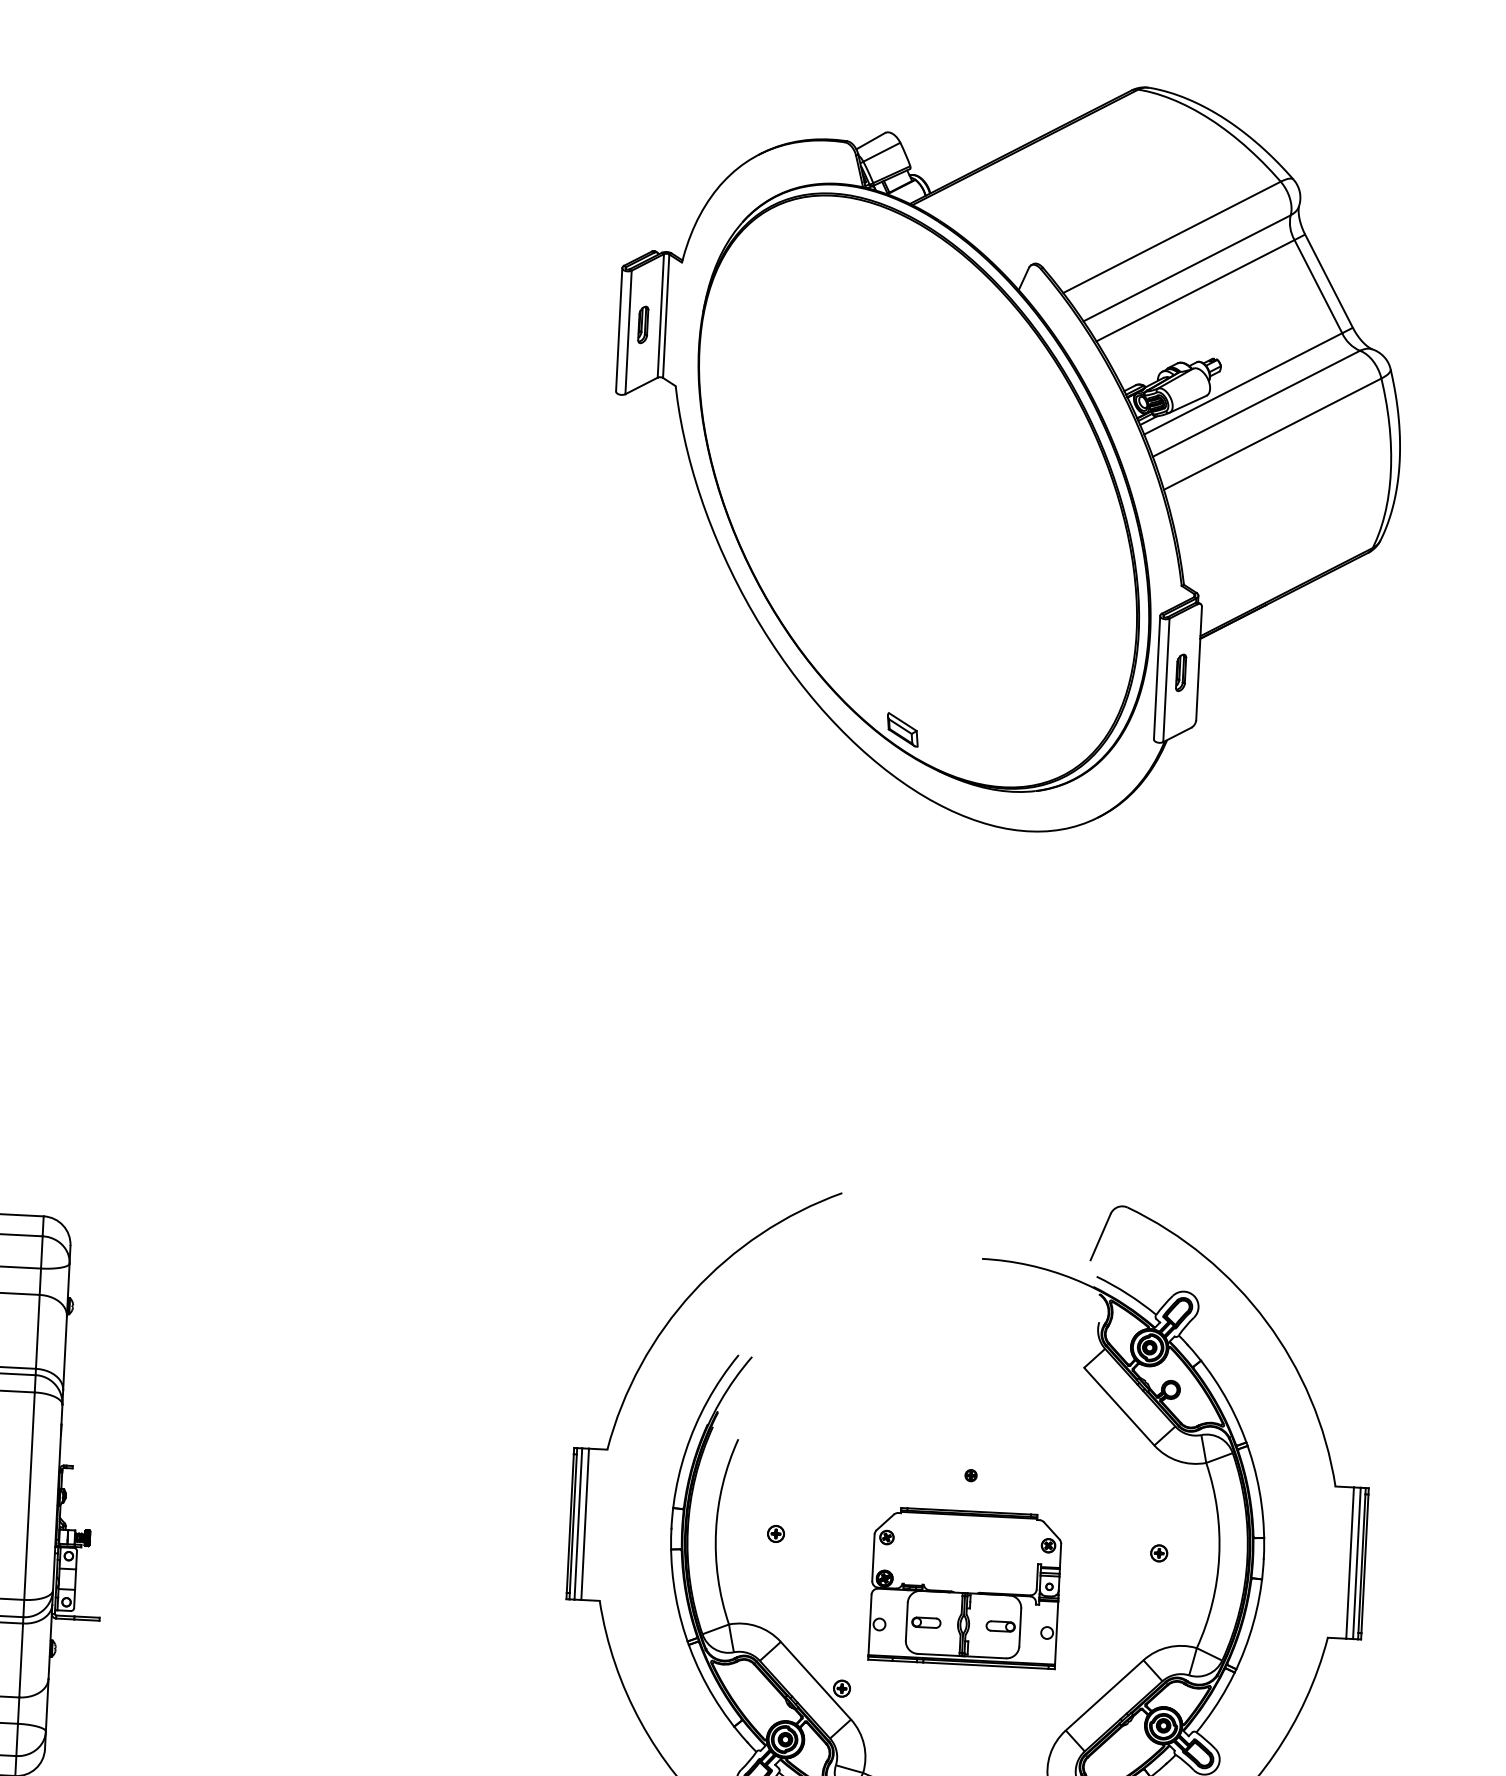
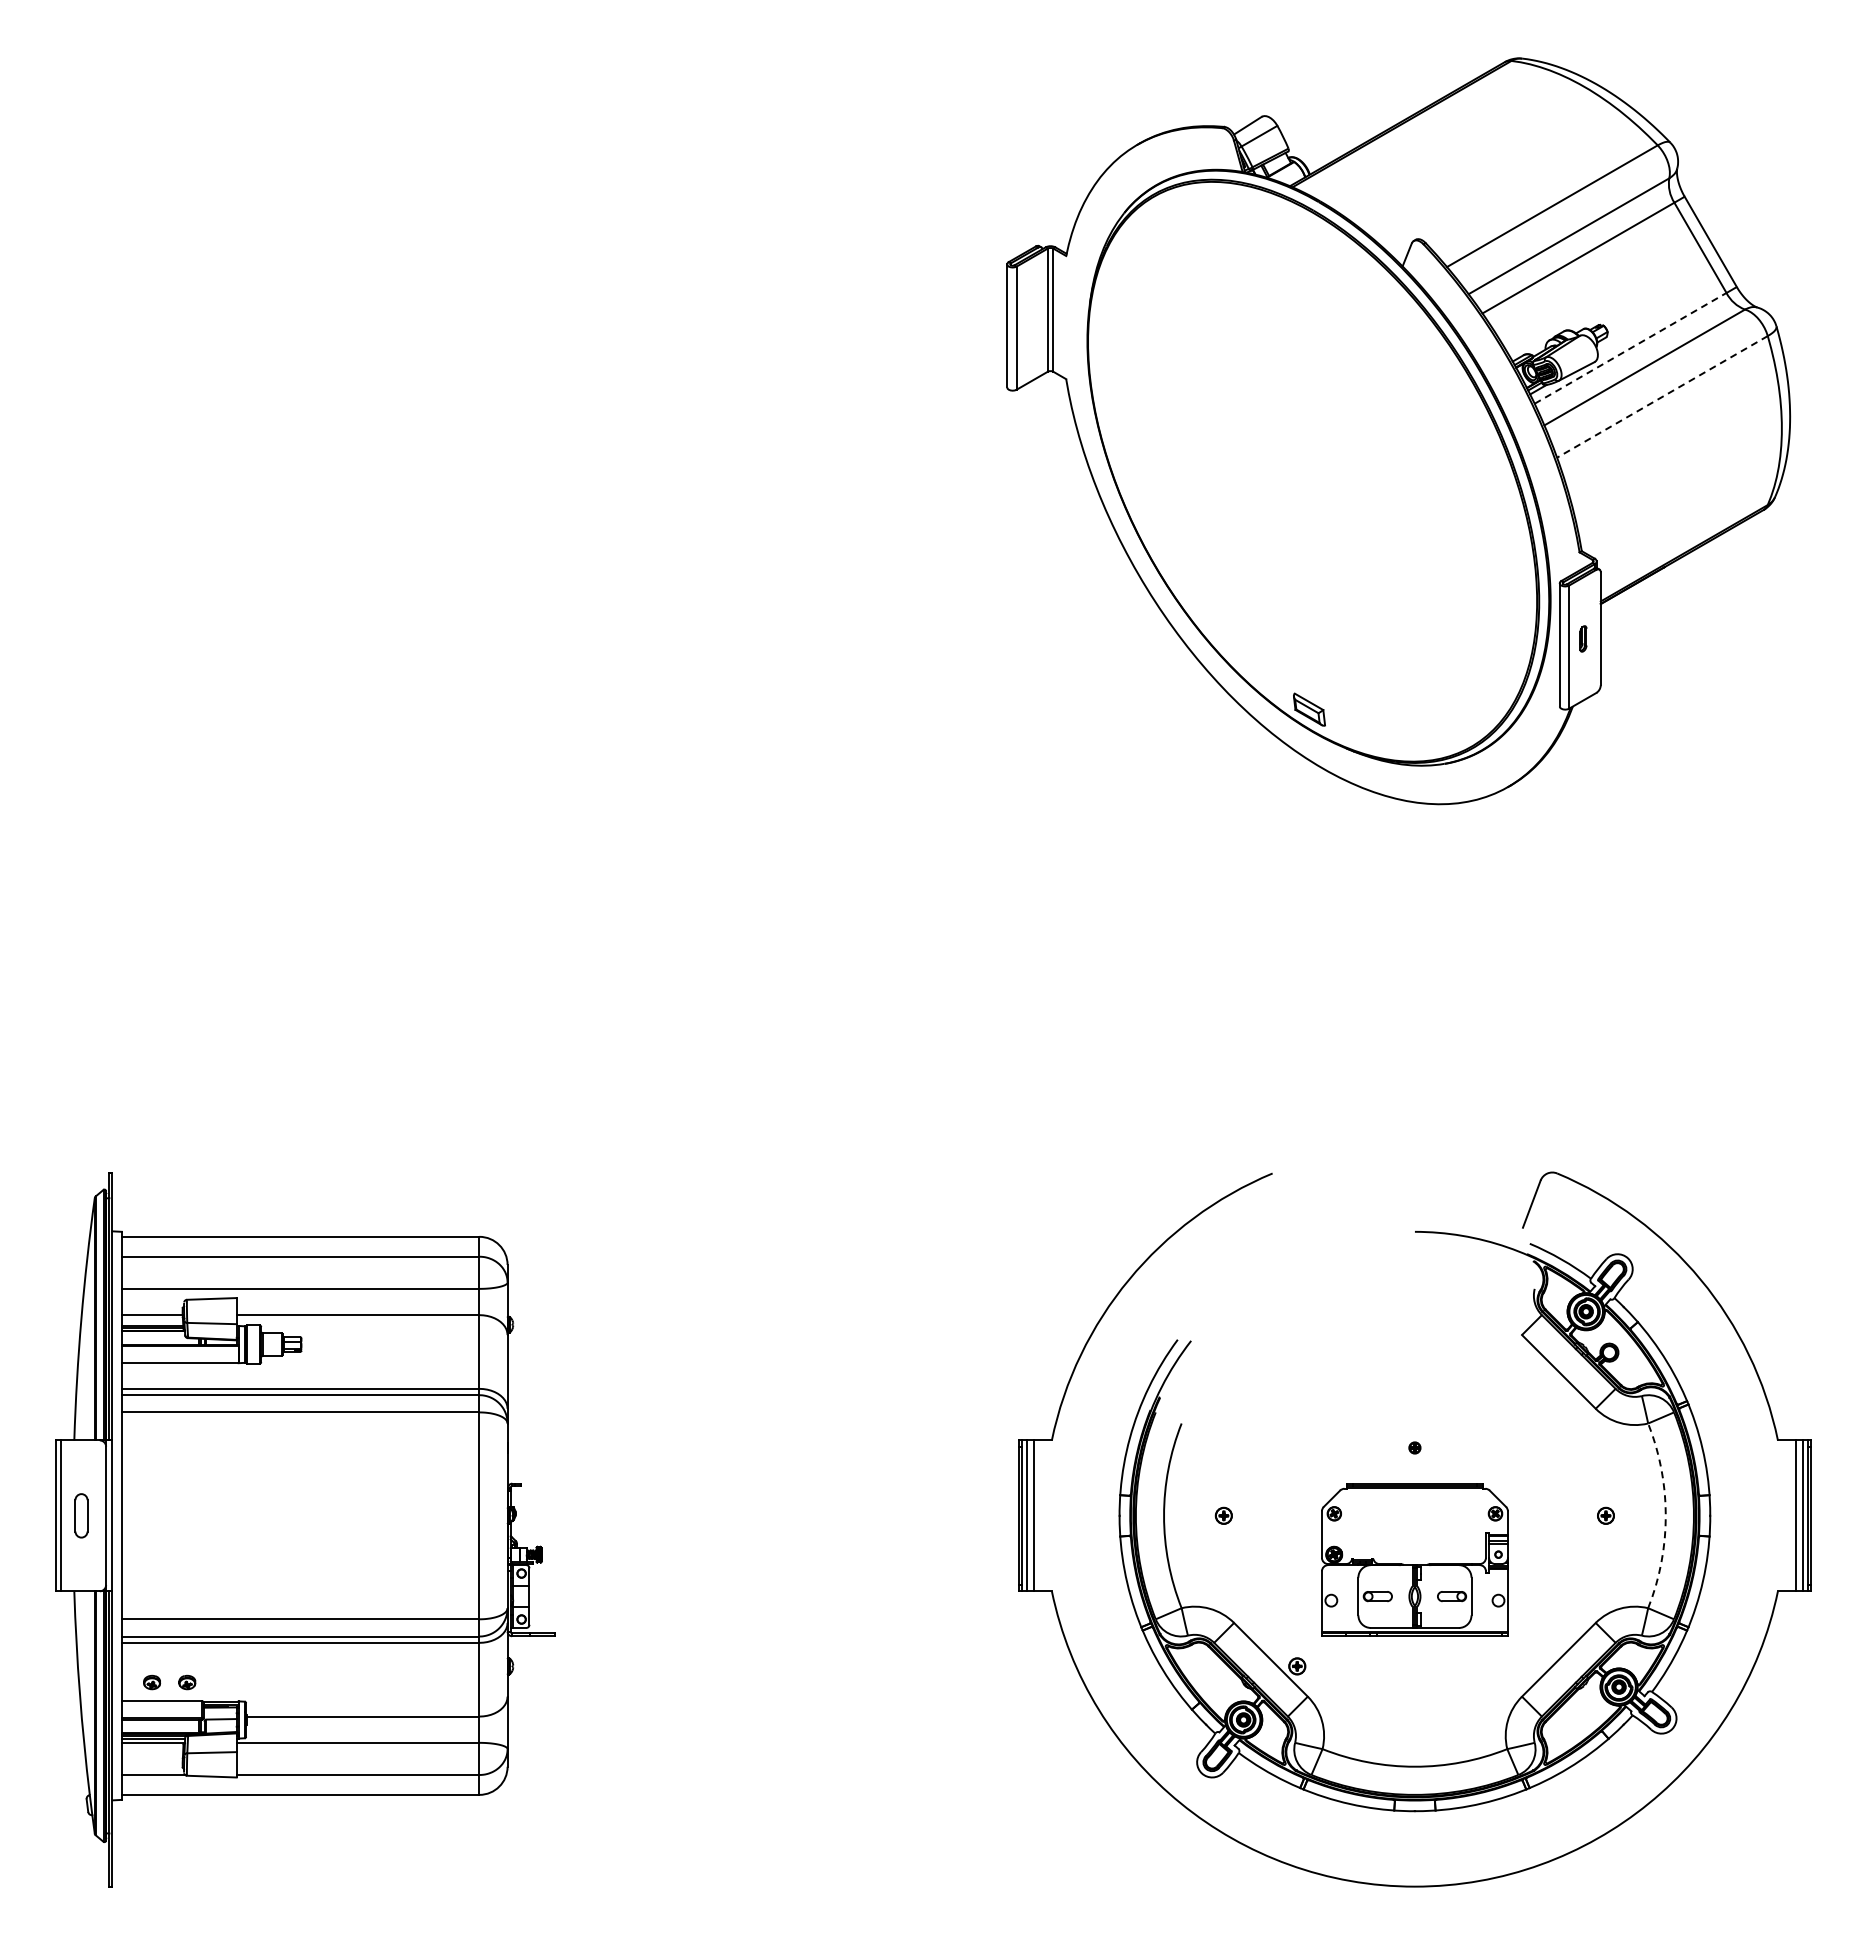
part: (642, 324) -> (1030, 319), removed
line: (1243, 384) -> (1630, 348), solid -> dashed
line: (1272, 433) -> (1662, 396), solid -> dashed
part: (1181, 672) -> (1583, 638), size x0.7
arc: (1218, 1556) -> (1665, 1515), solid -> dashed

